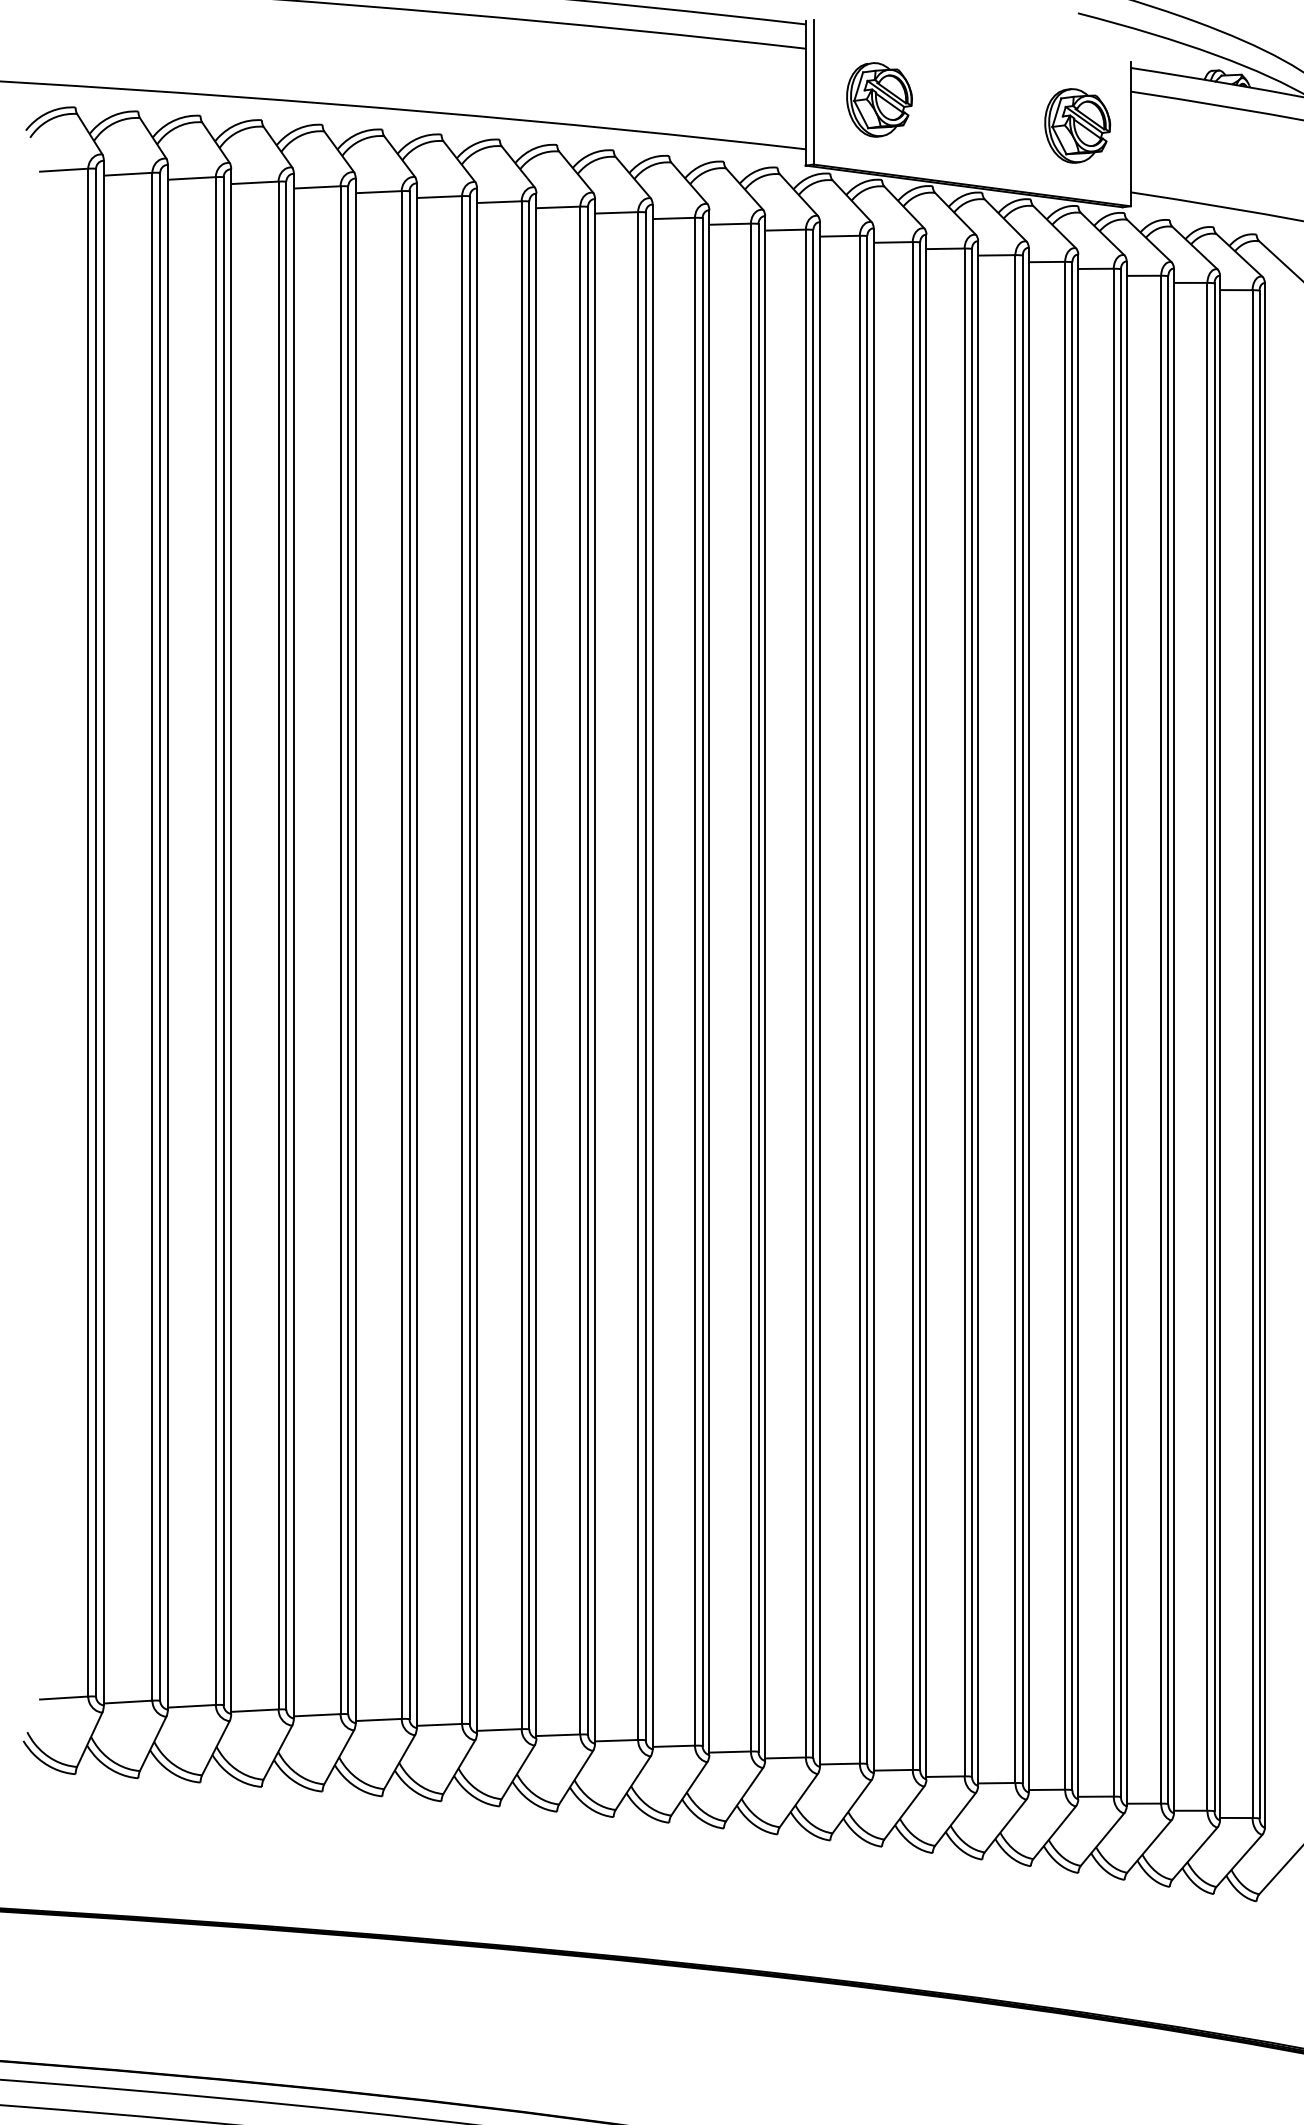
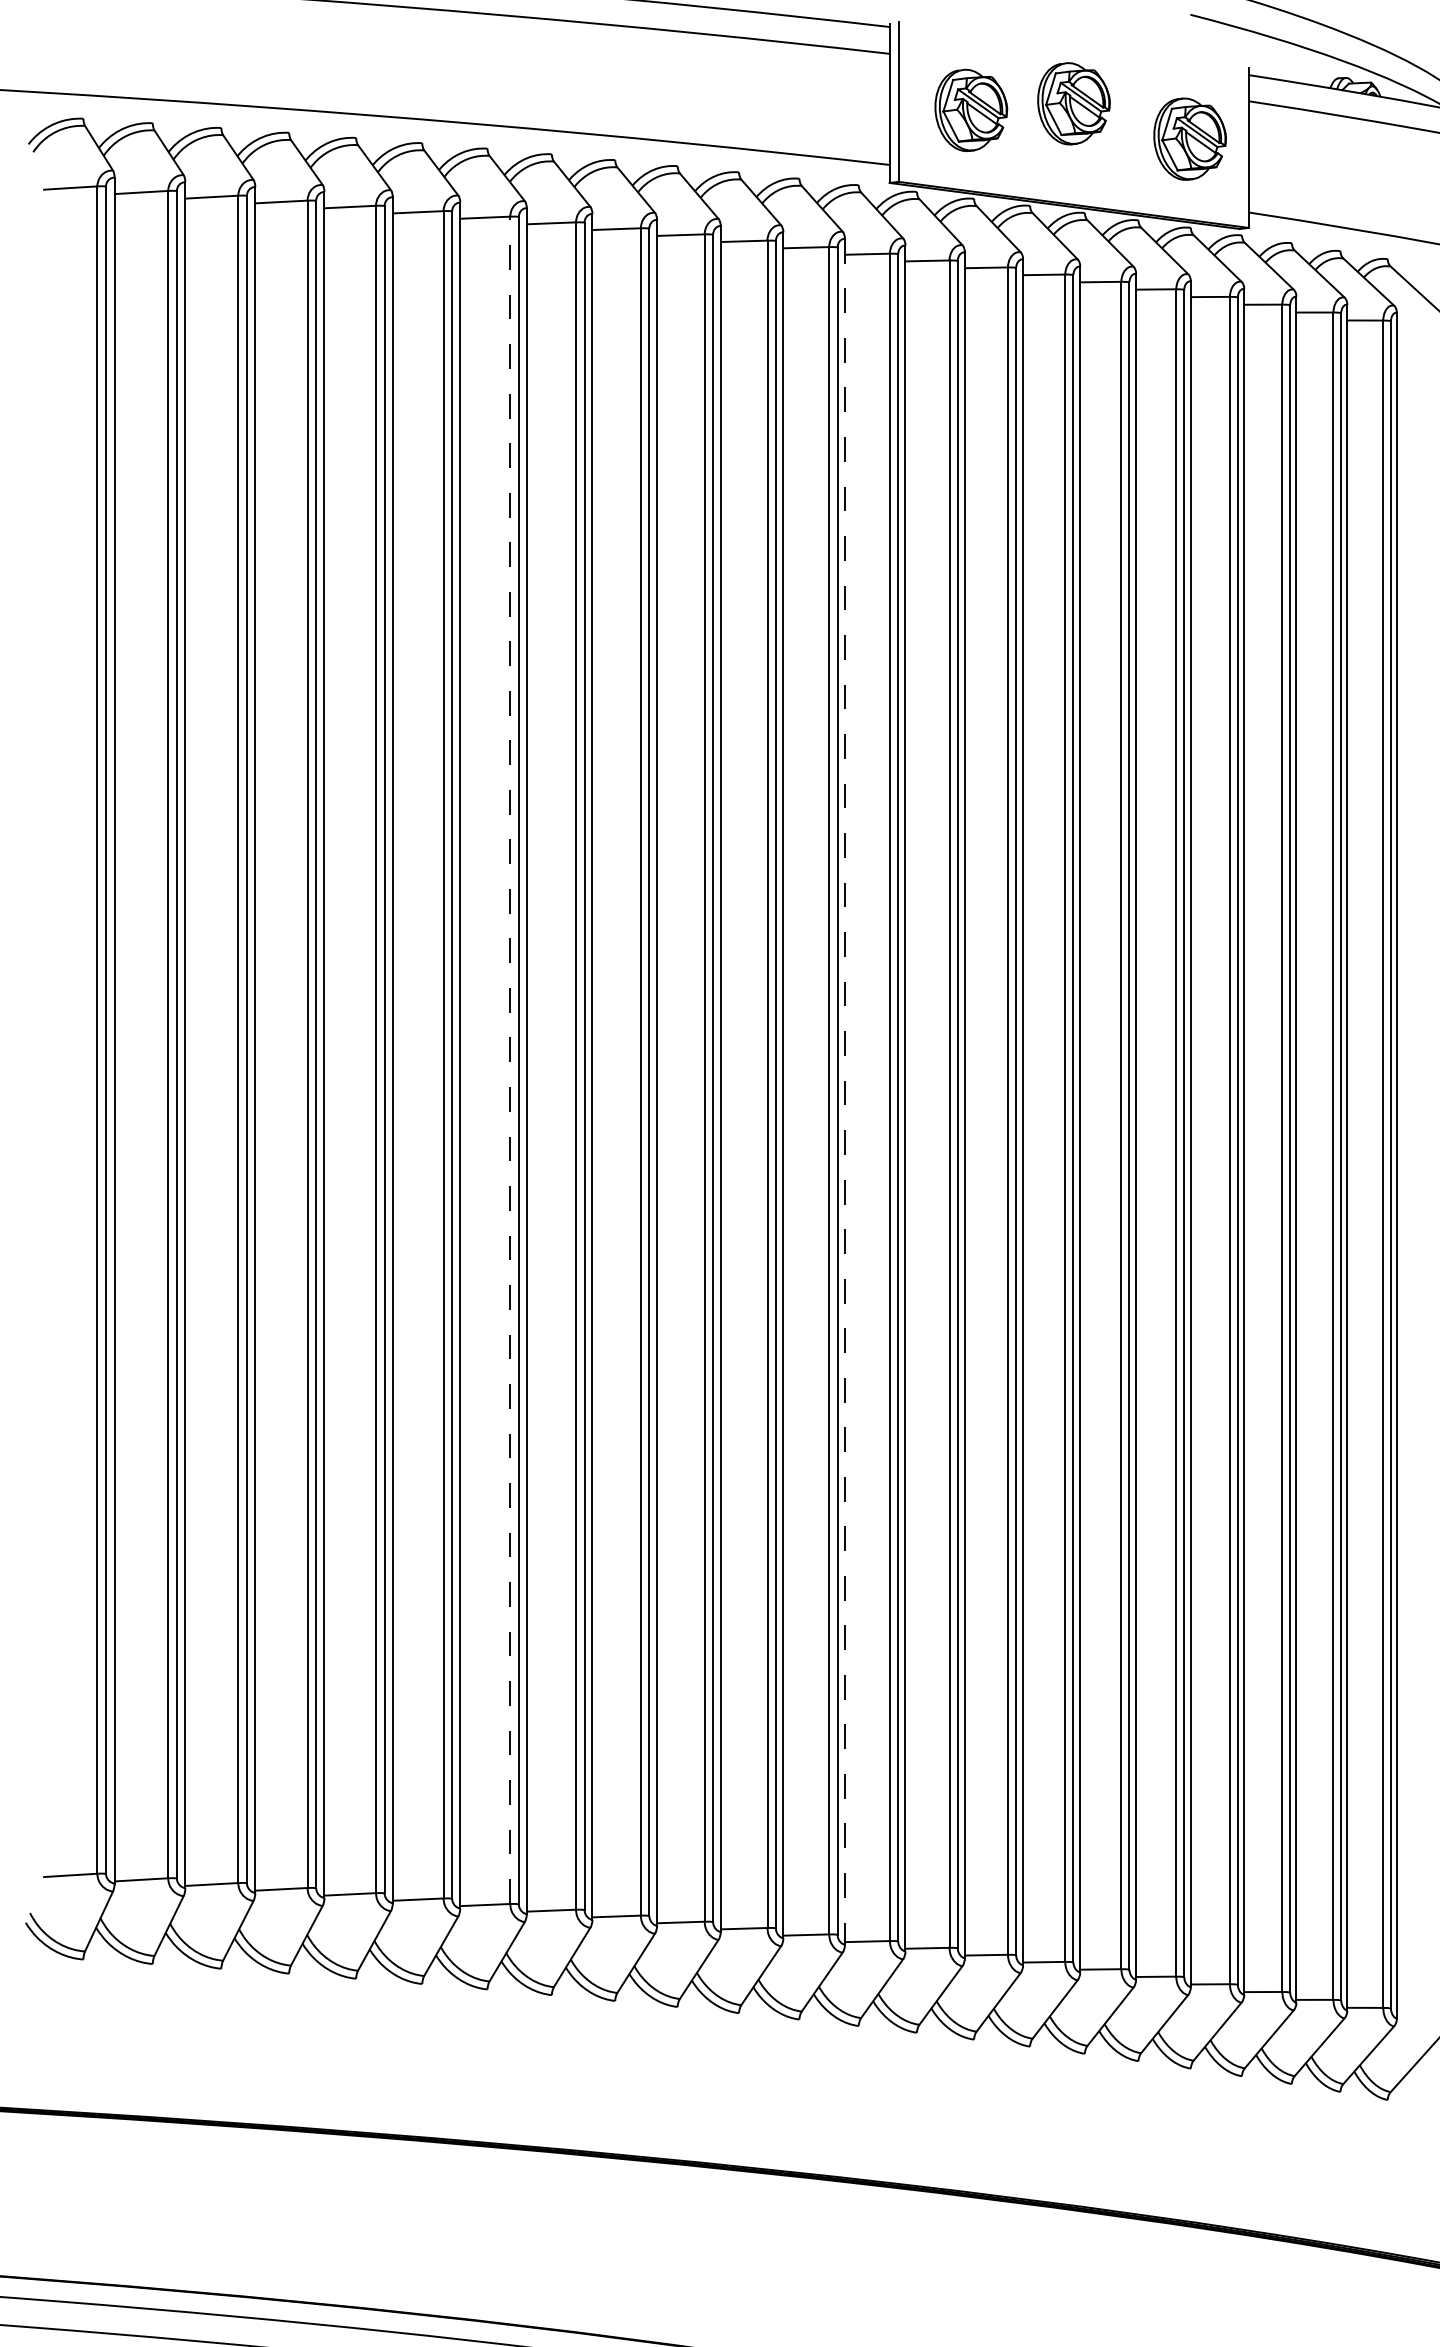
part: (972, 93) -> (1073, 103), added
line: (462, 960) -> (510, 1060), solid -> dashed
line: (765, 989) -> (845, 1092), solid -> dashed

